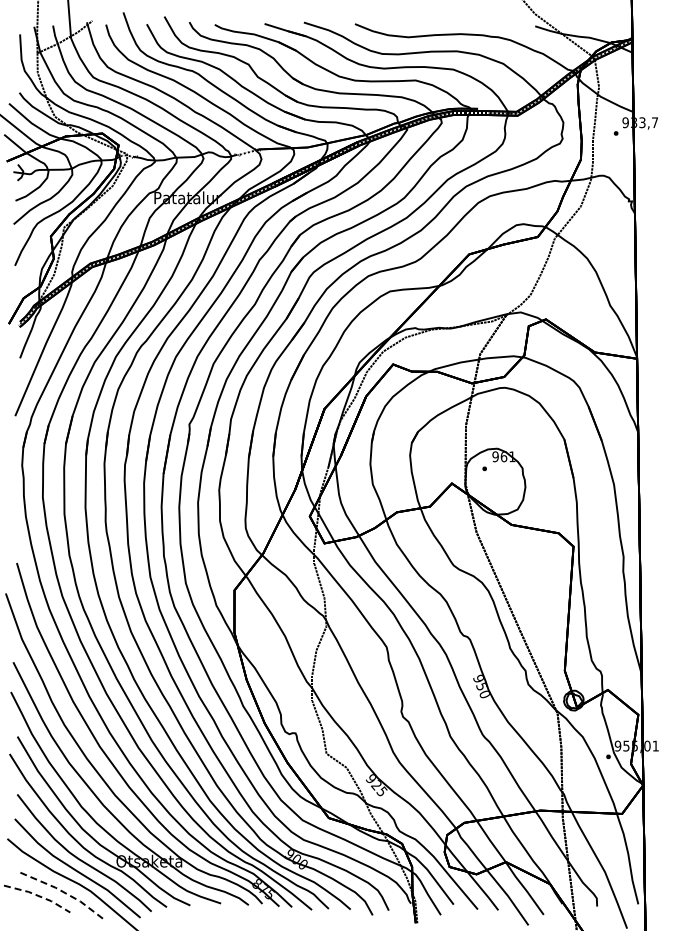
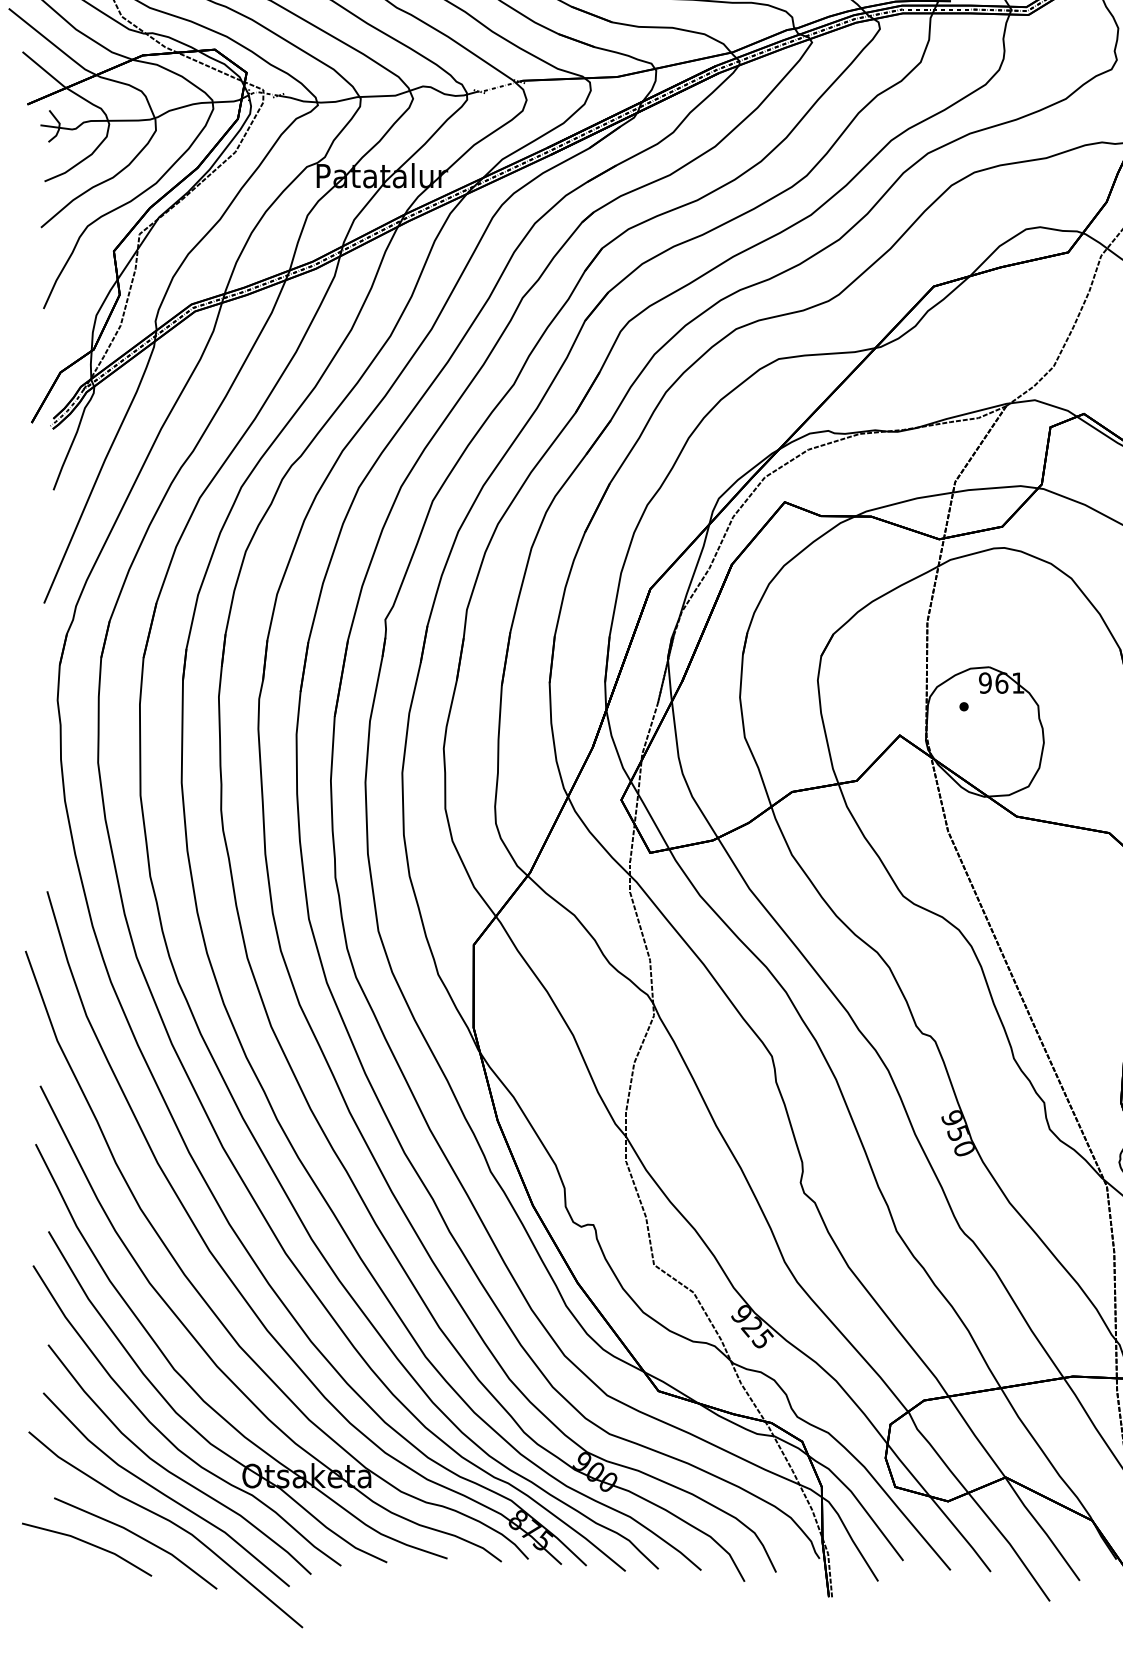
line: (64, 892) -> (140, 1536), dashed -> solid
line: (38, 896) -> (89, 1544), dashed -> solid

